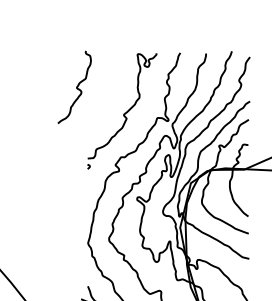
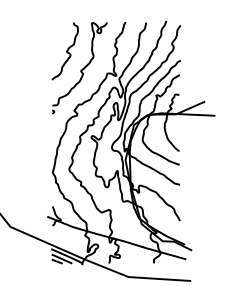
curve: (76, 87) -> (66, 51), moved

